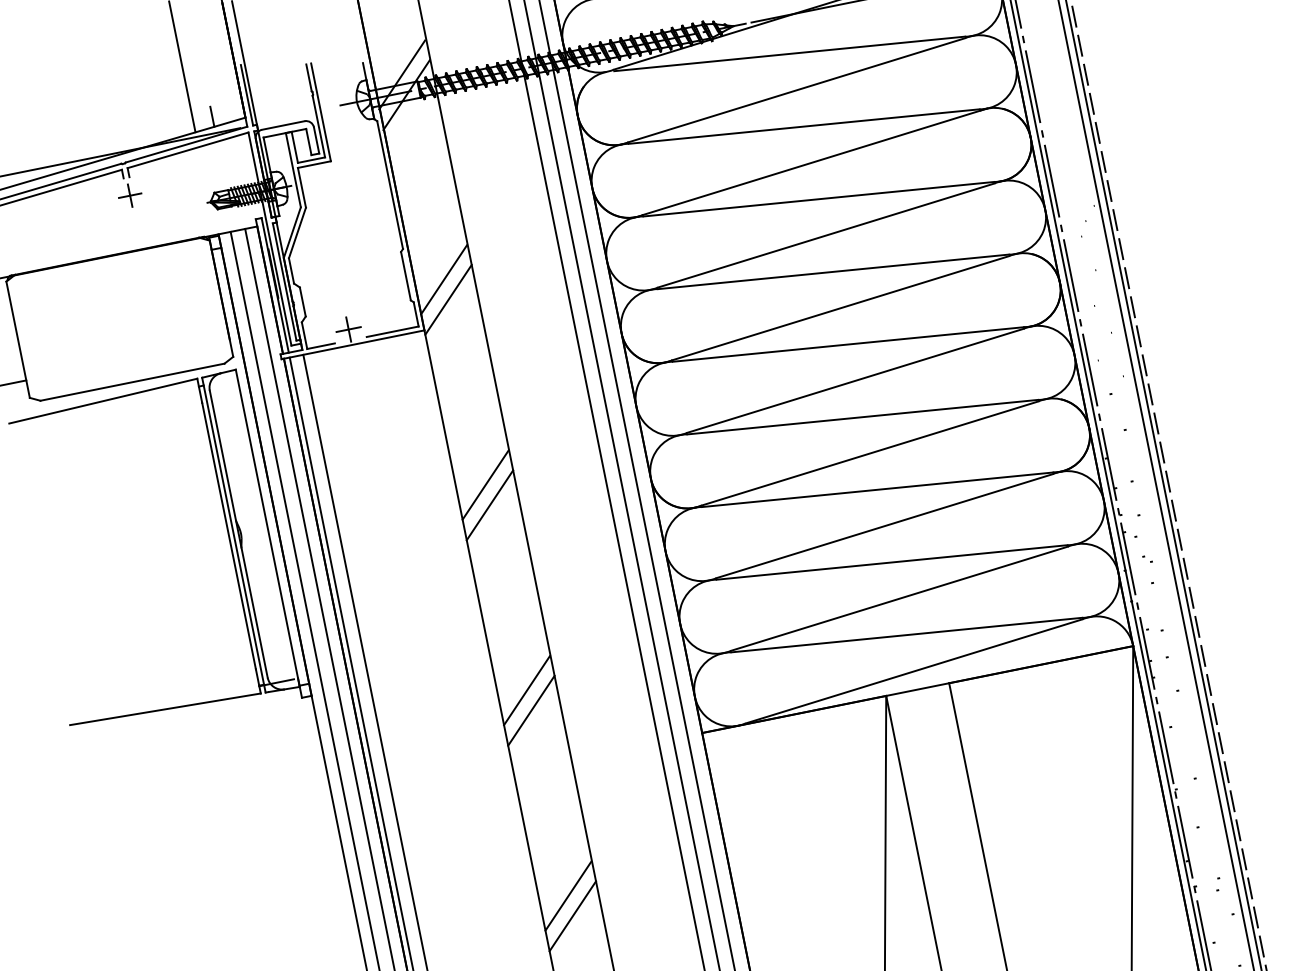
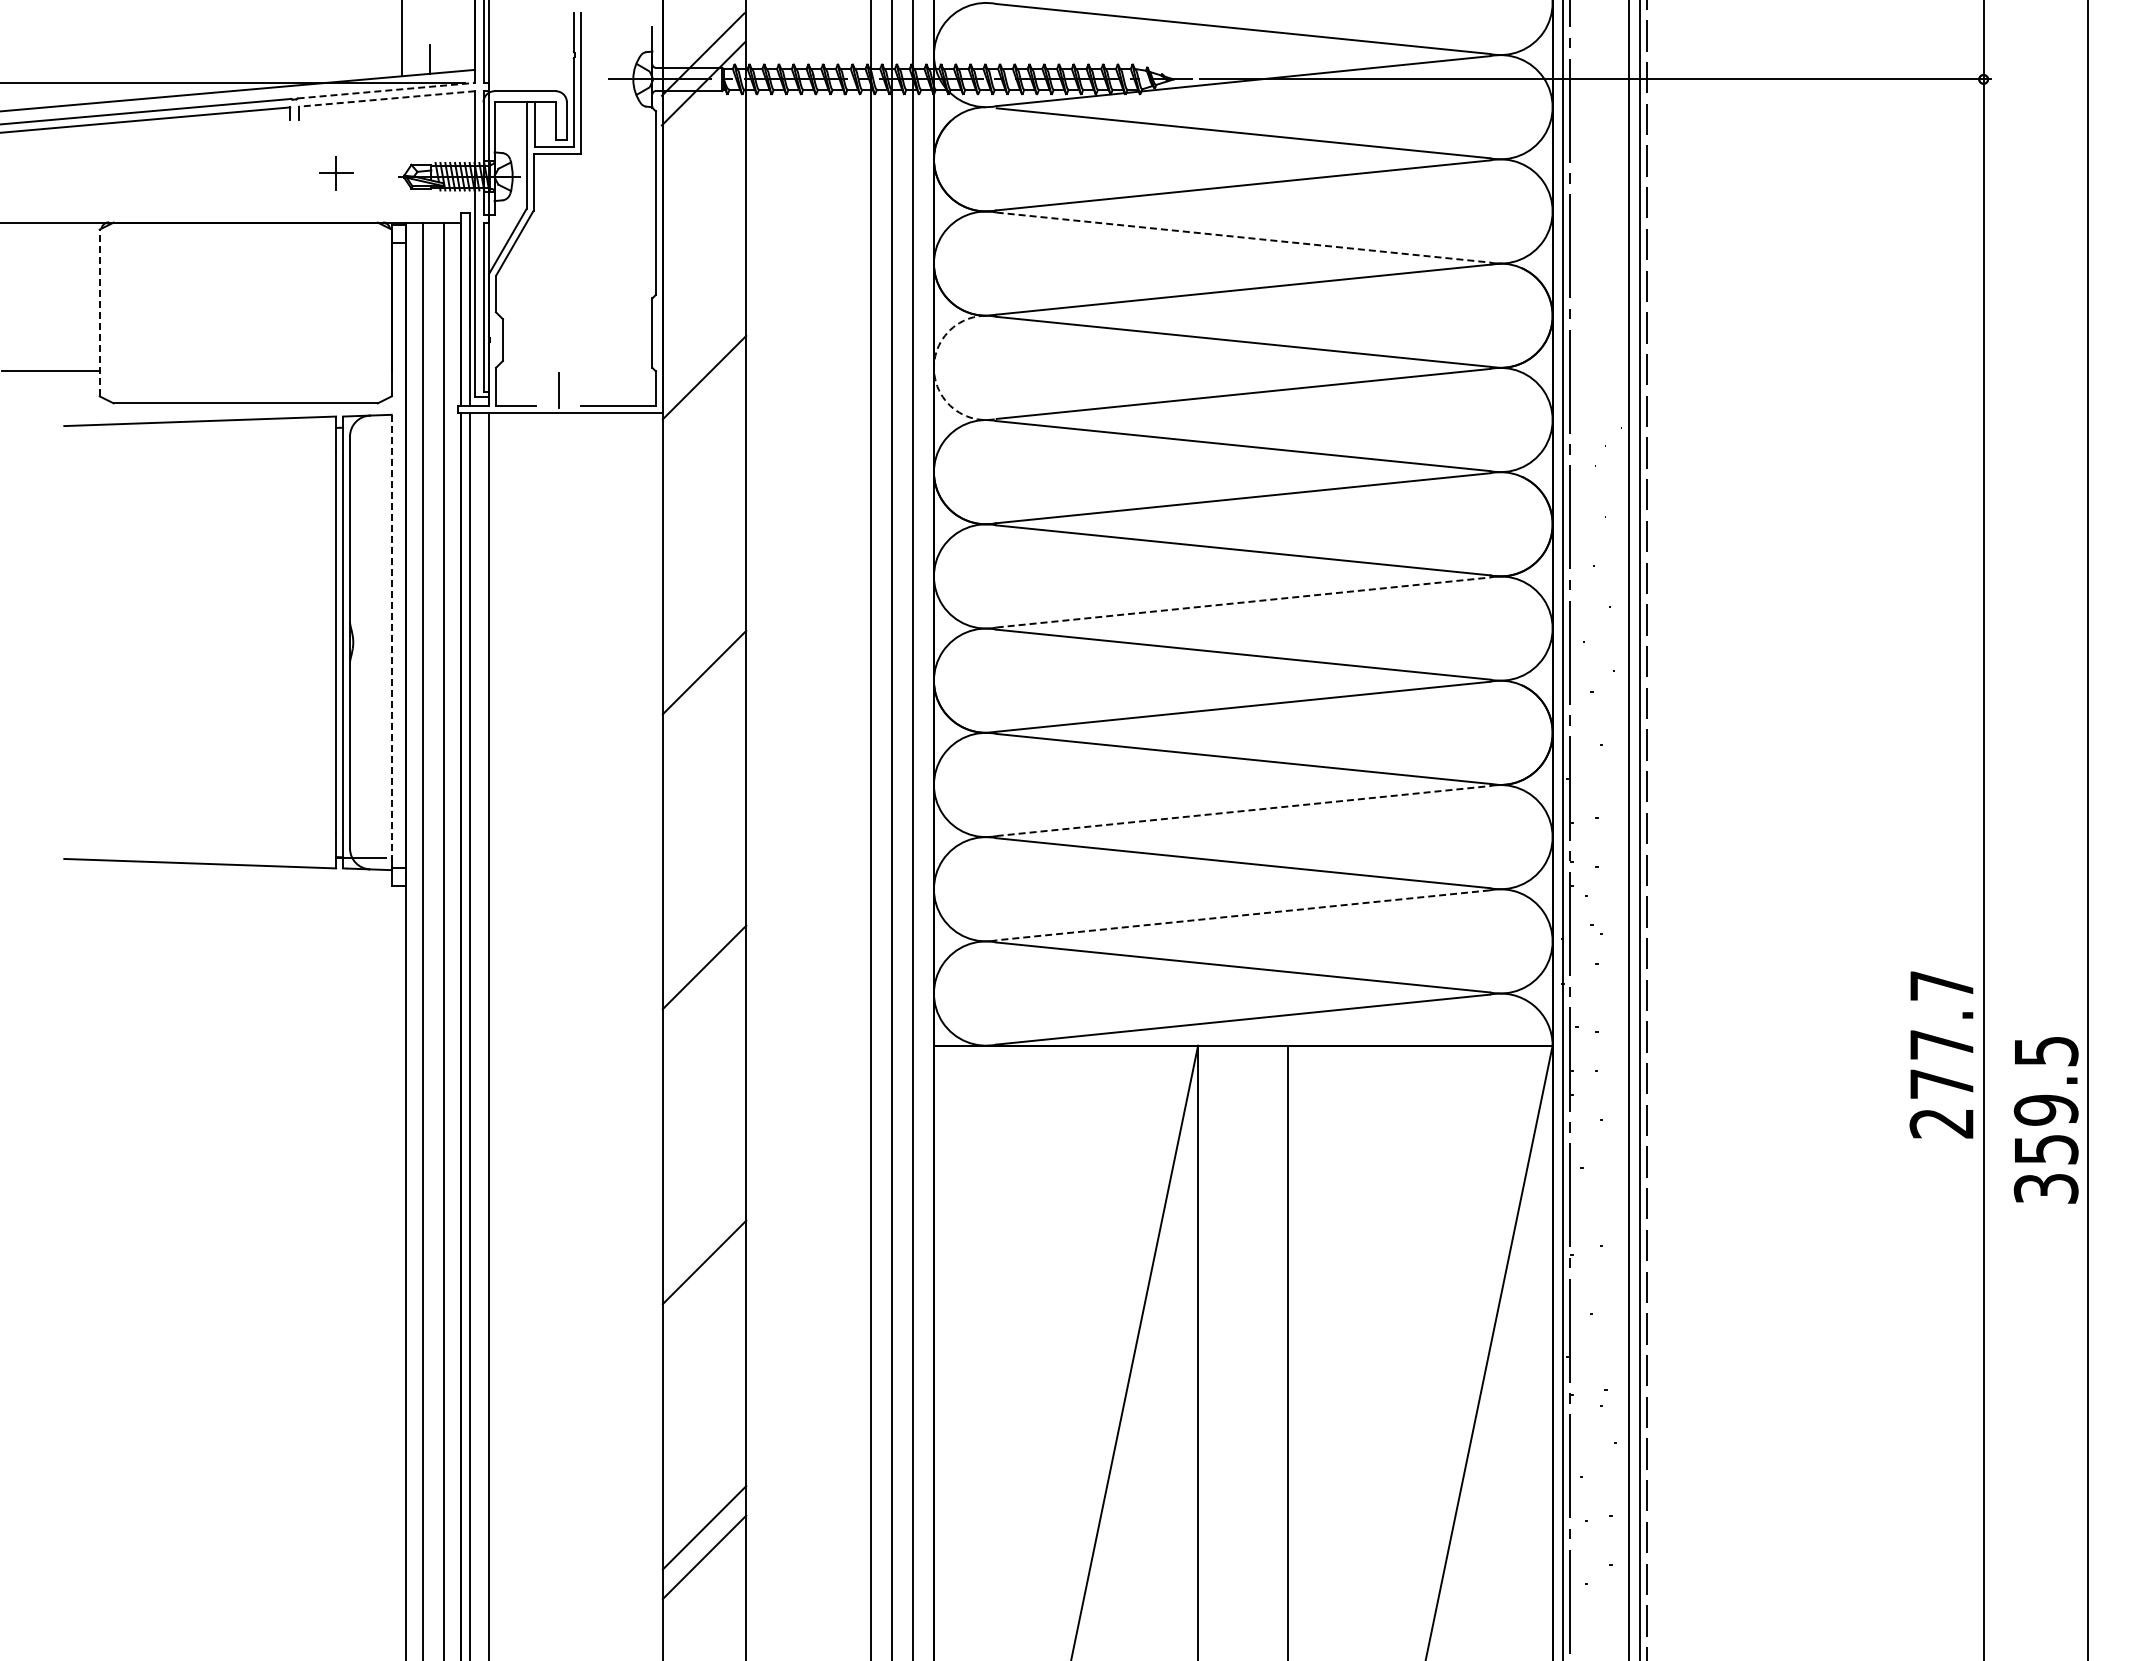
line: (804, 126) -> (1243, 237), solid -> dashed
line: (186, 144) -> (386, 90), solid -> dashed
line: (187, 150) -> (386, 98), solid -> dashed
part: (130, 195) -> (336, 173), moved
arc: (606, 260) -> (933, 367), solid -> dashed
line: (443, 279) -> (703, 348), removed
line: (348, 329) -> (558, 390), removed
line: (17, 339) -> (99, 312), solid -> dashed
line: (855, 380) -> (1243, 602), solid -> dashed
line: (485, 485) -> (703, 643), removed
line: (884, 526) -> (1243, 811), solid -> dashed
line: (267, 528) -> (391, 642), solid -> dashed
line: (899, 598) -> (1243, 915), solid -> dashed
line: (526, 690) -> (703, 938), removed
line: (568, 896) -> (703, 1233), removed

